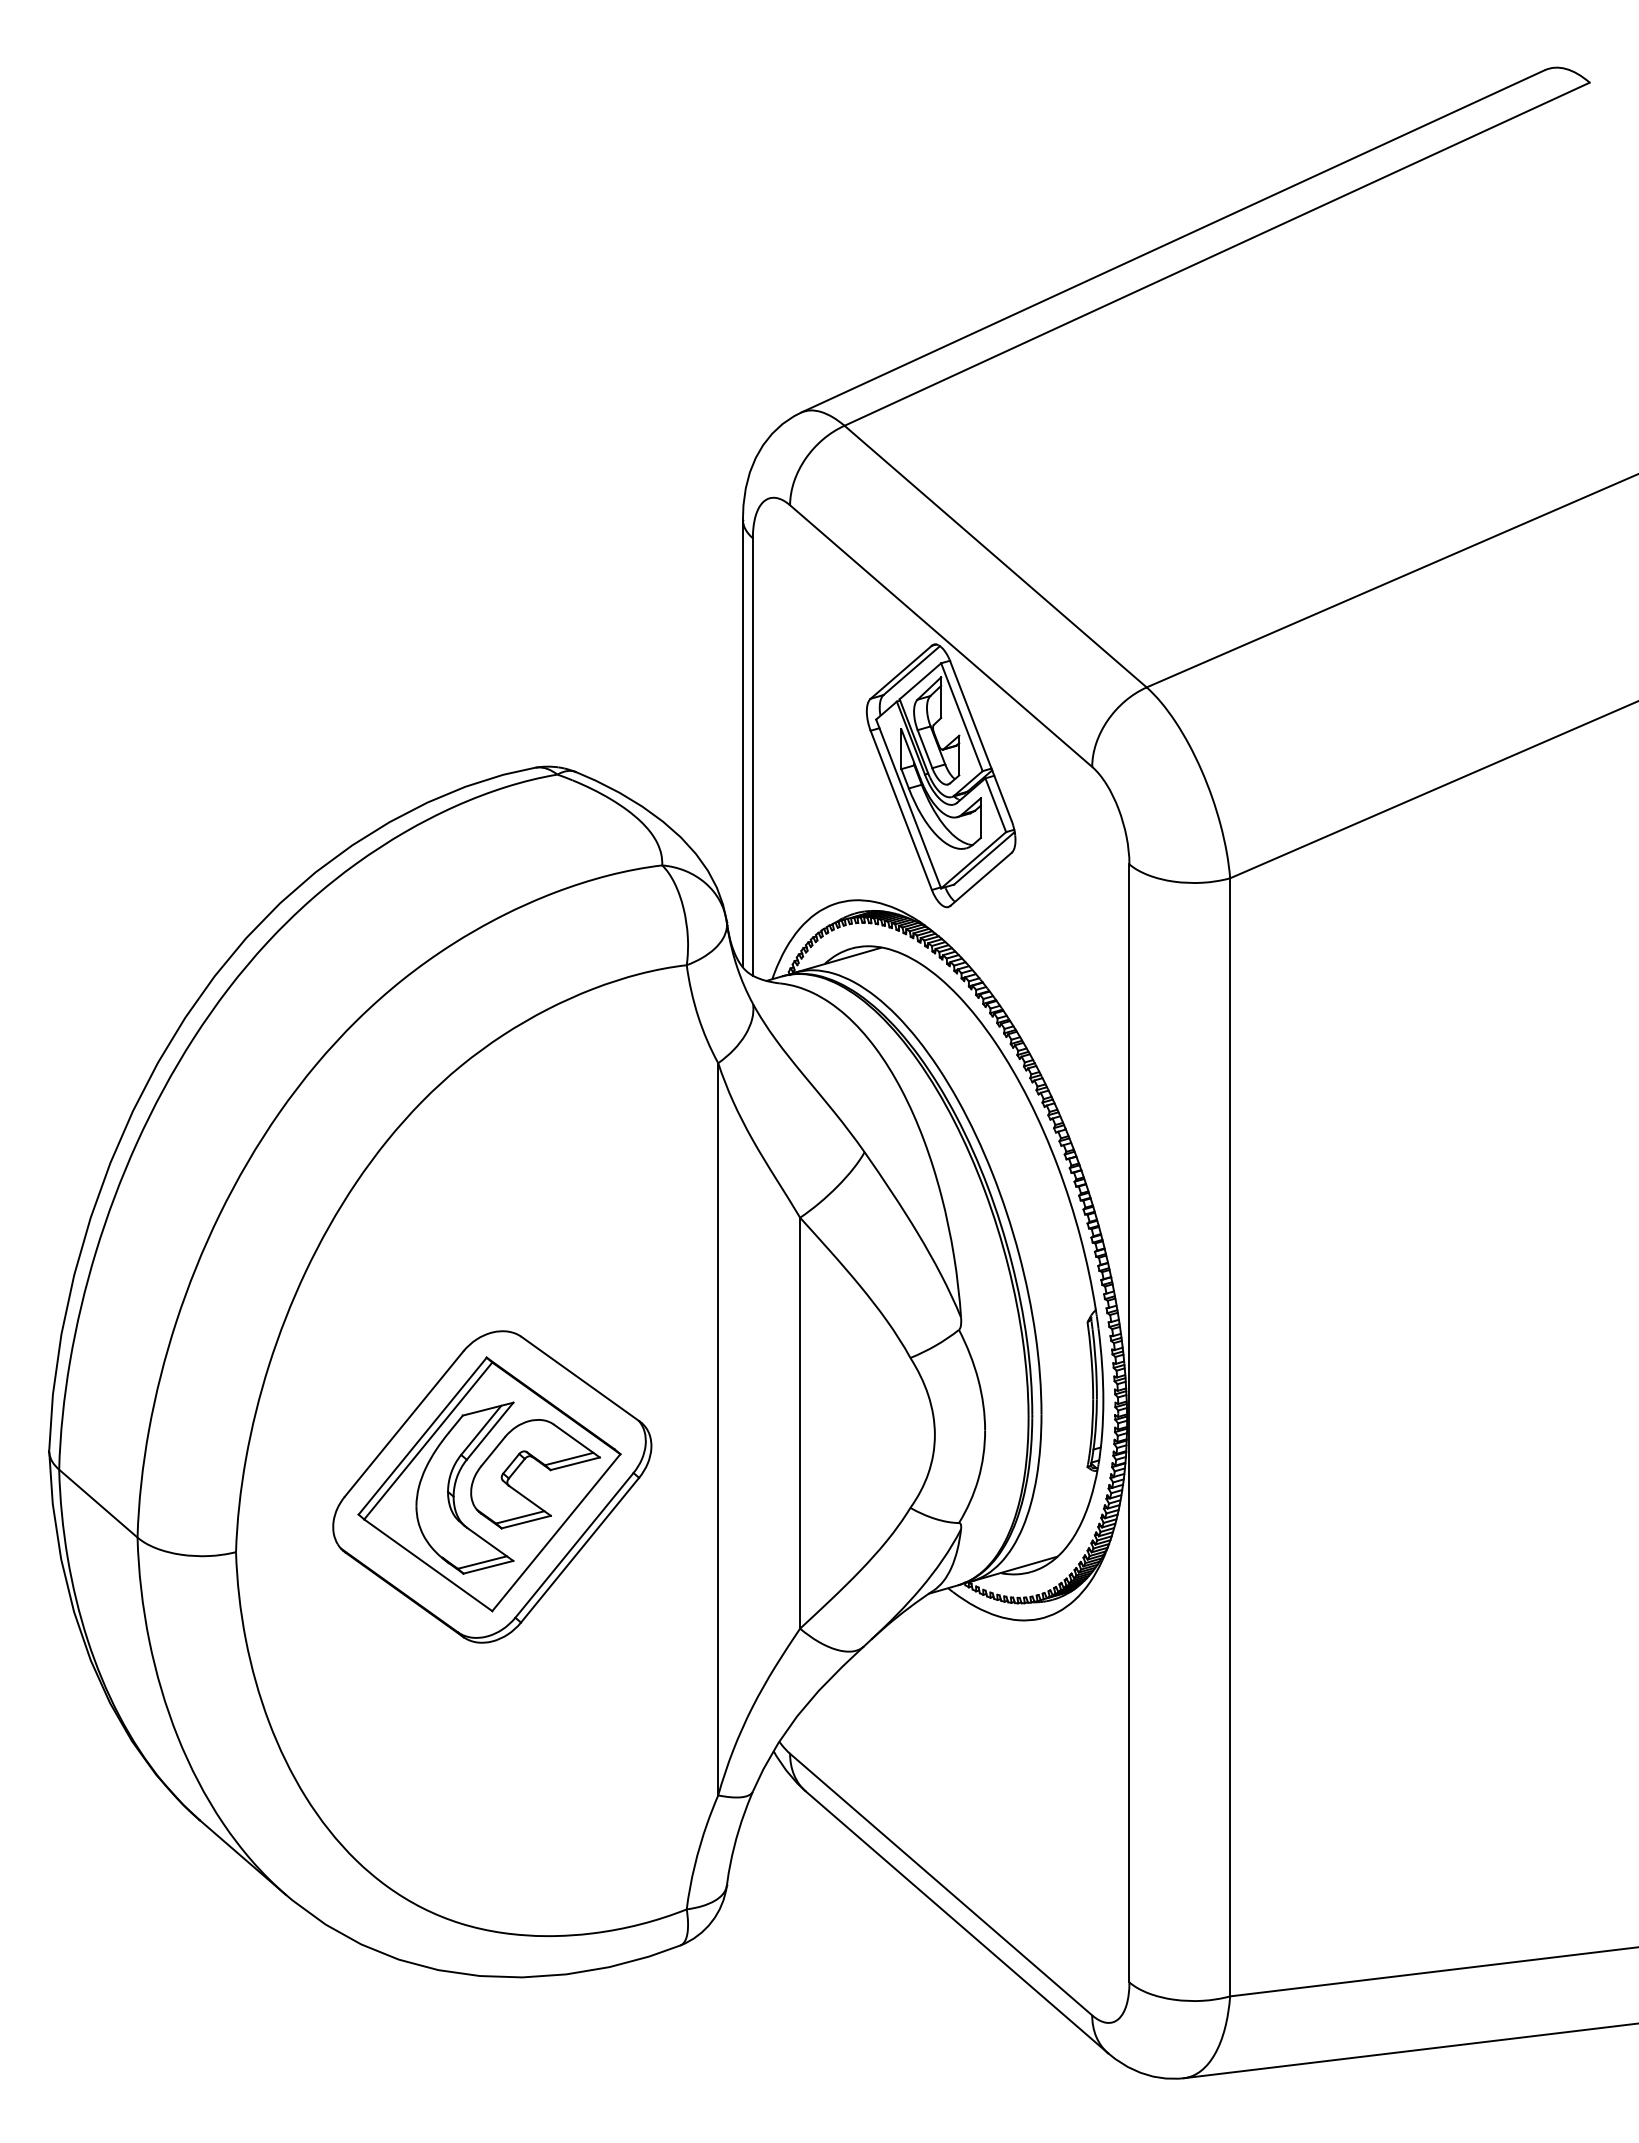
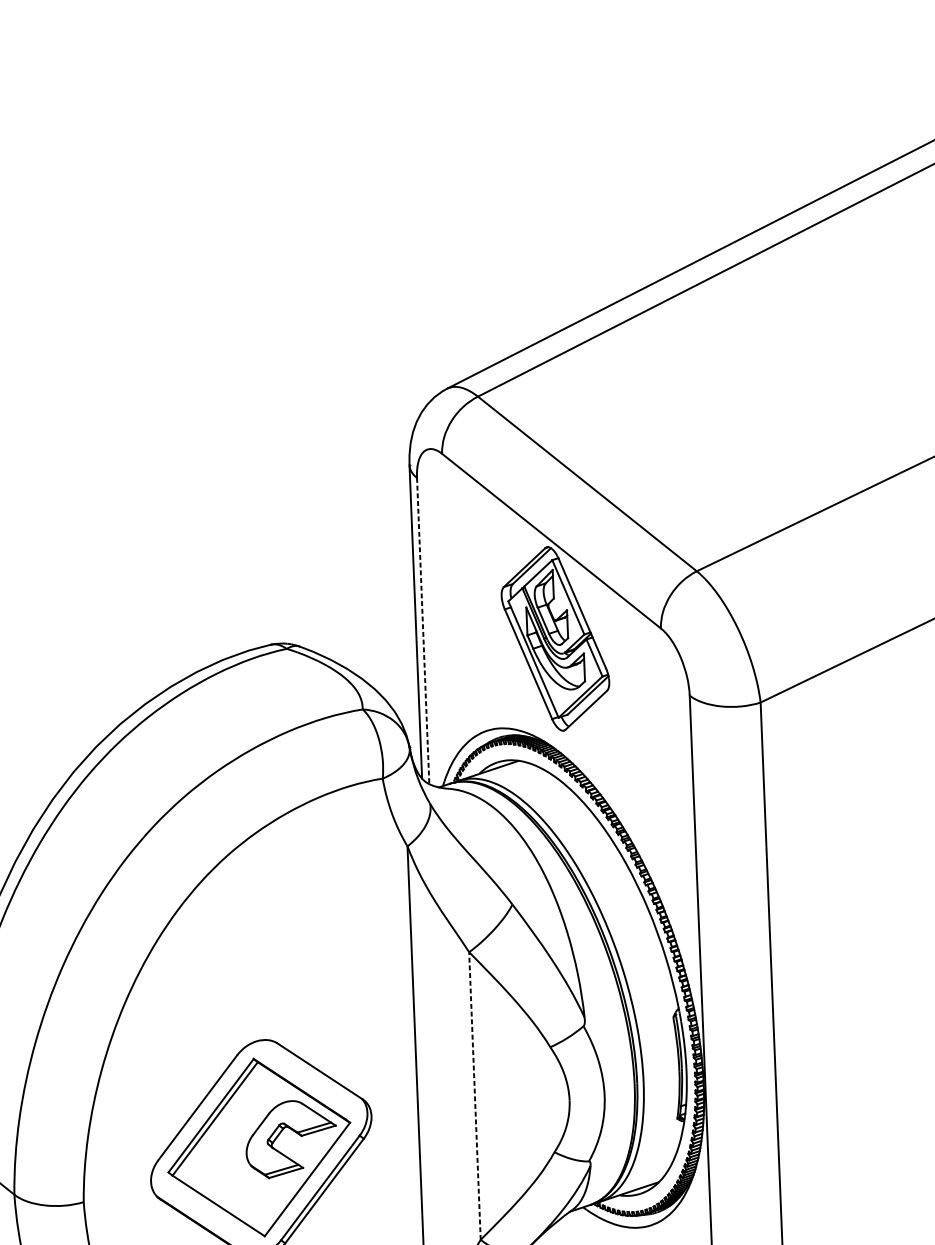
line: (752, 756) -> (422, 630), solid -> dashed
line: (800, 1422) -> (475, 1095), solid -> dashed
part: (456, 1483) -> (236, 1147), removed

